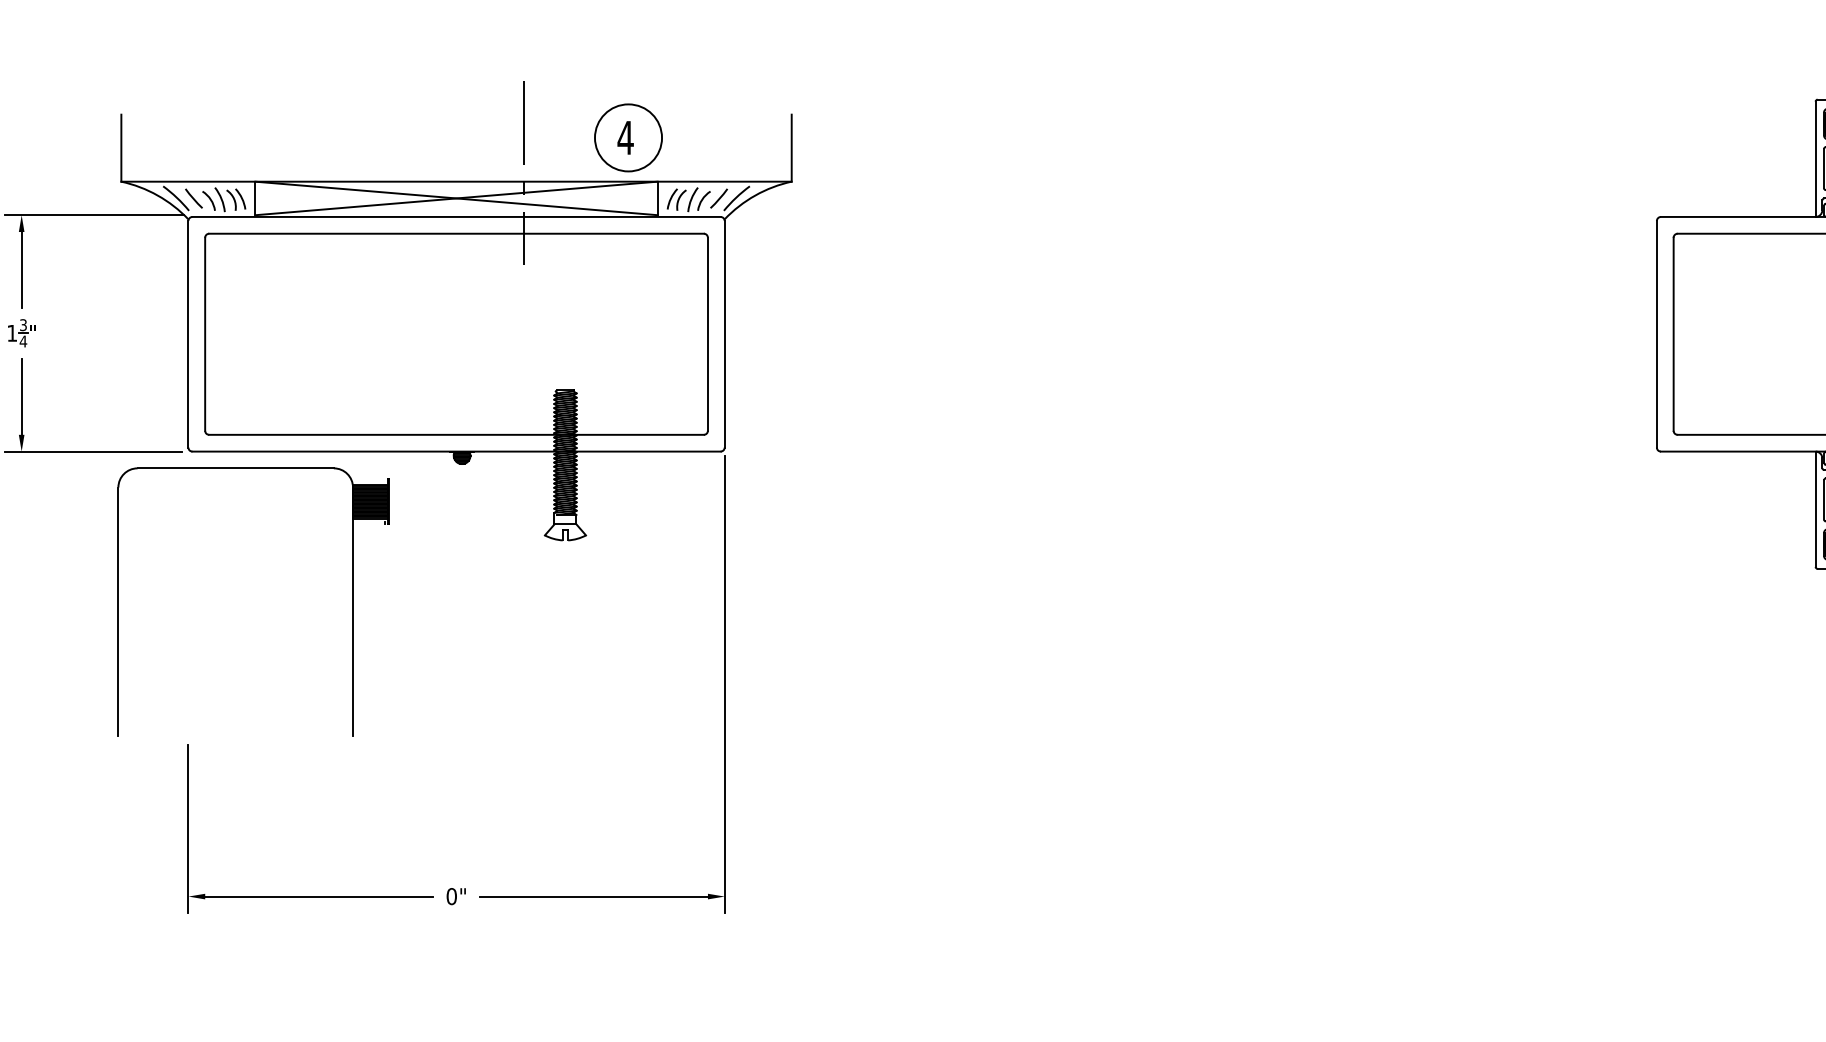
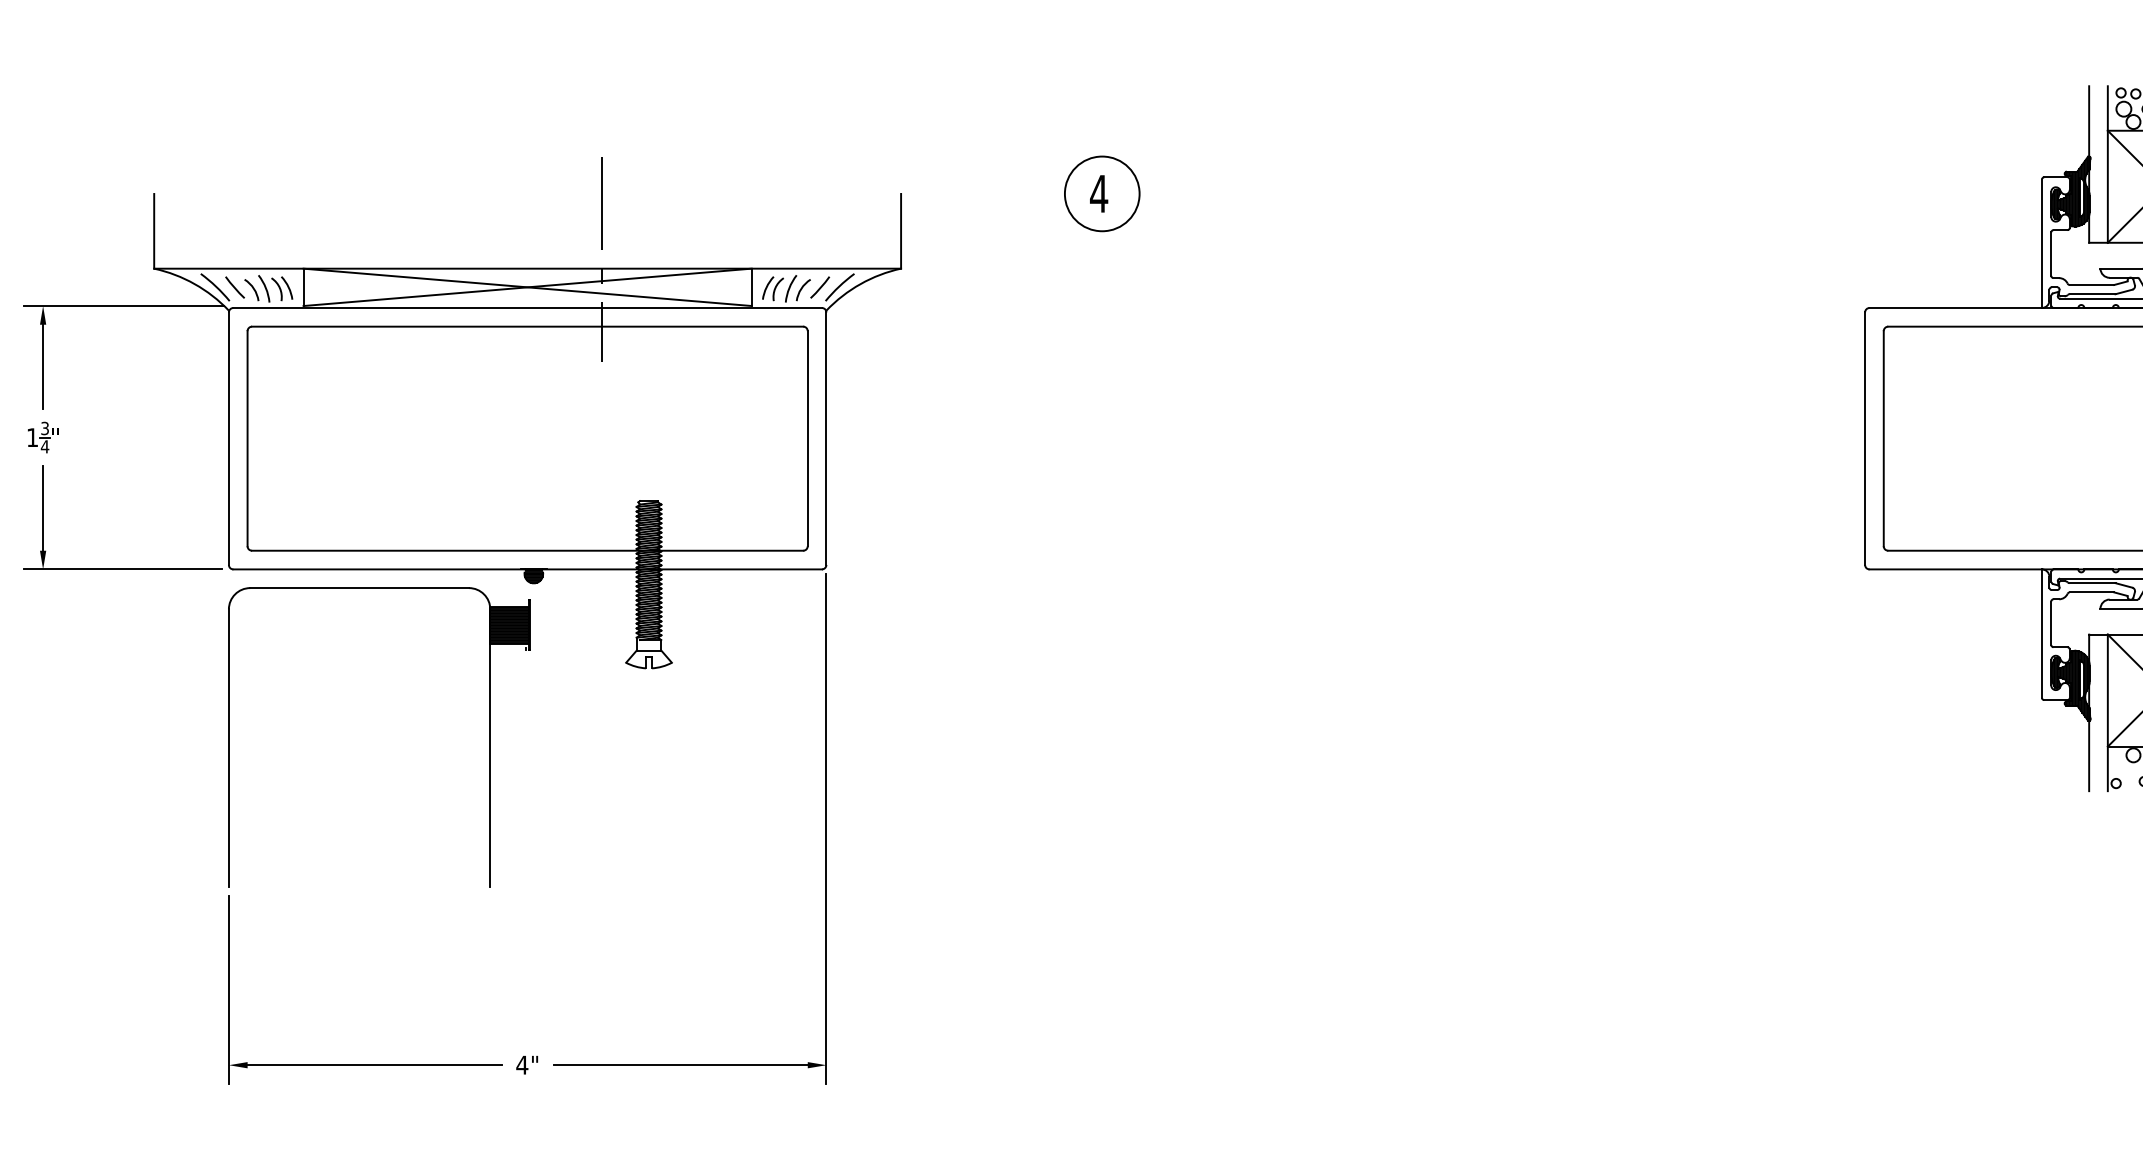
part: (628, 137) -> (1102, 193), moved
part: (352, 602) -> (489, 737), moved
text: (451, 895) -> (522, 1064), 0" -> 4"

